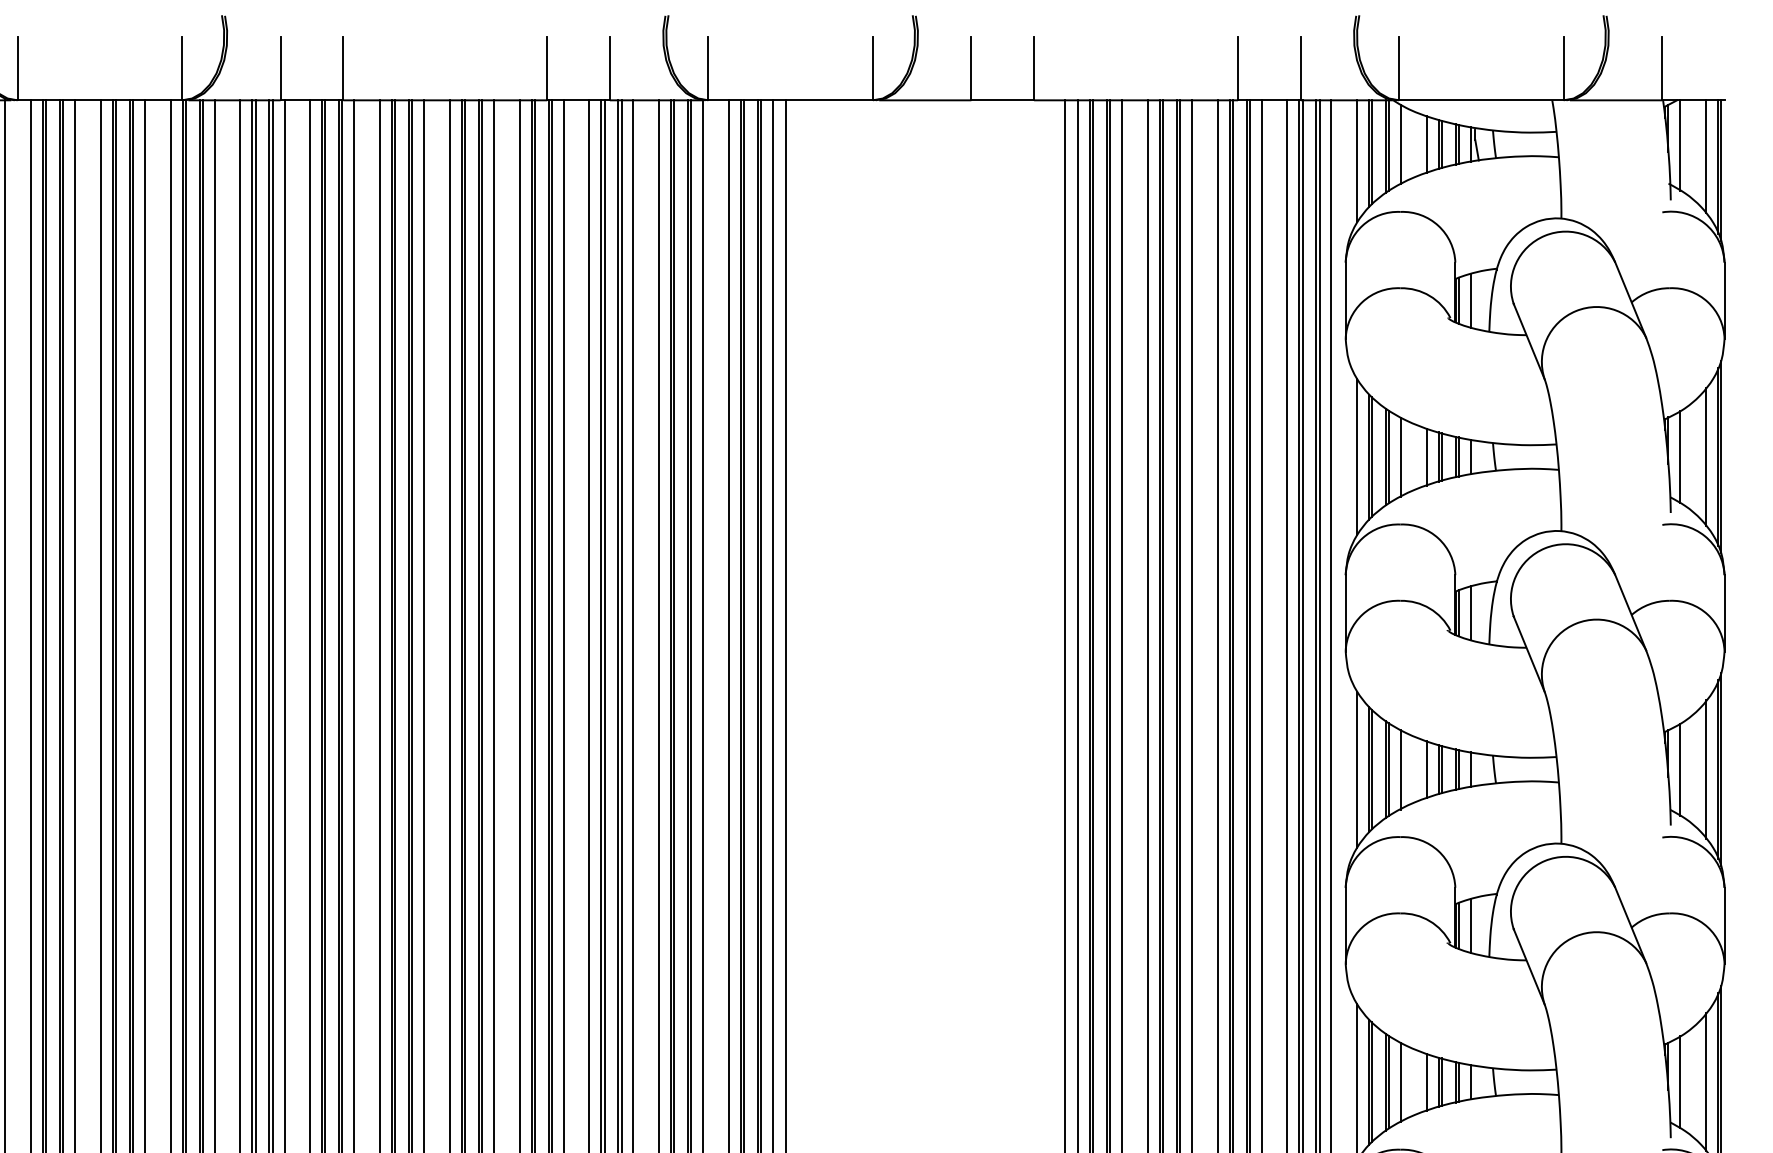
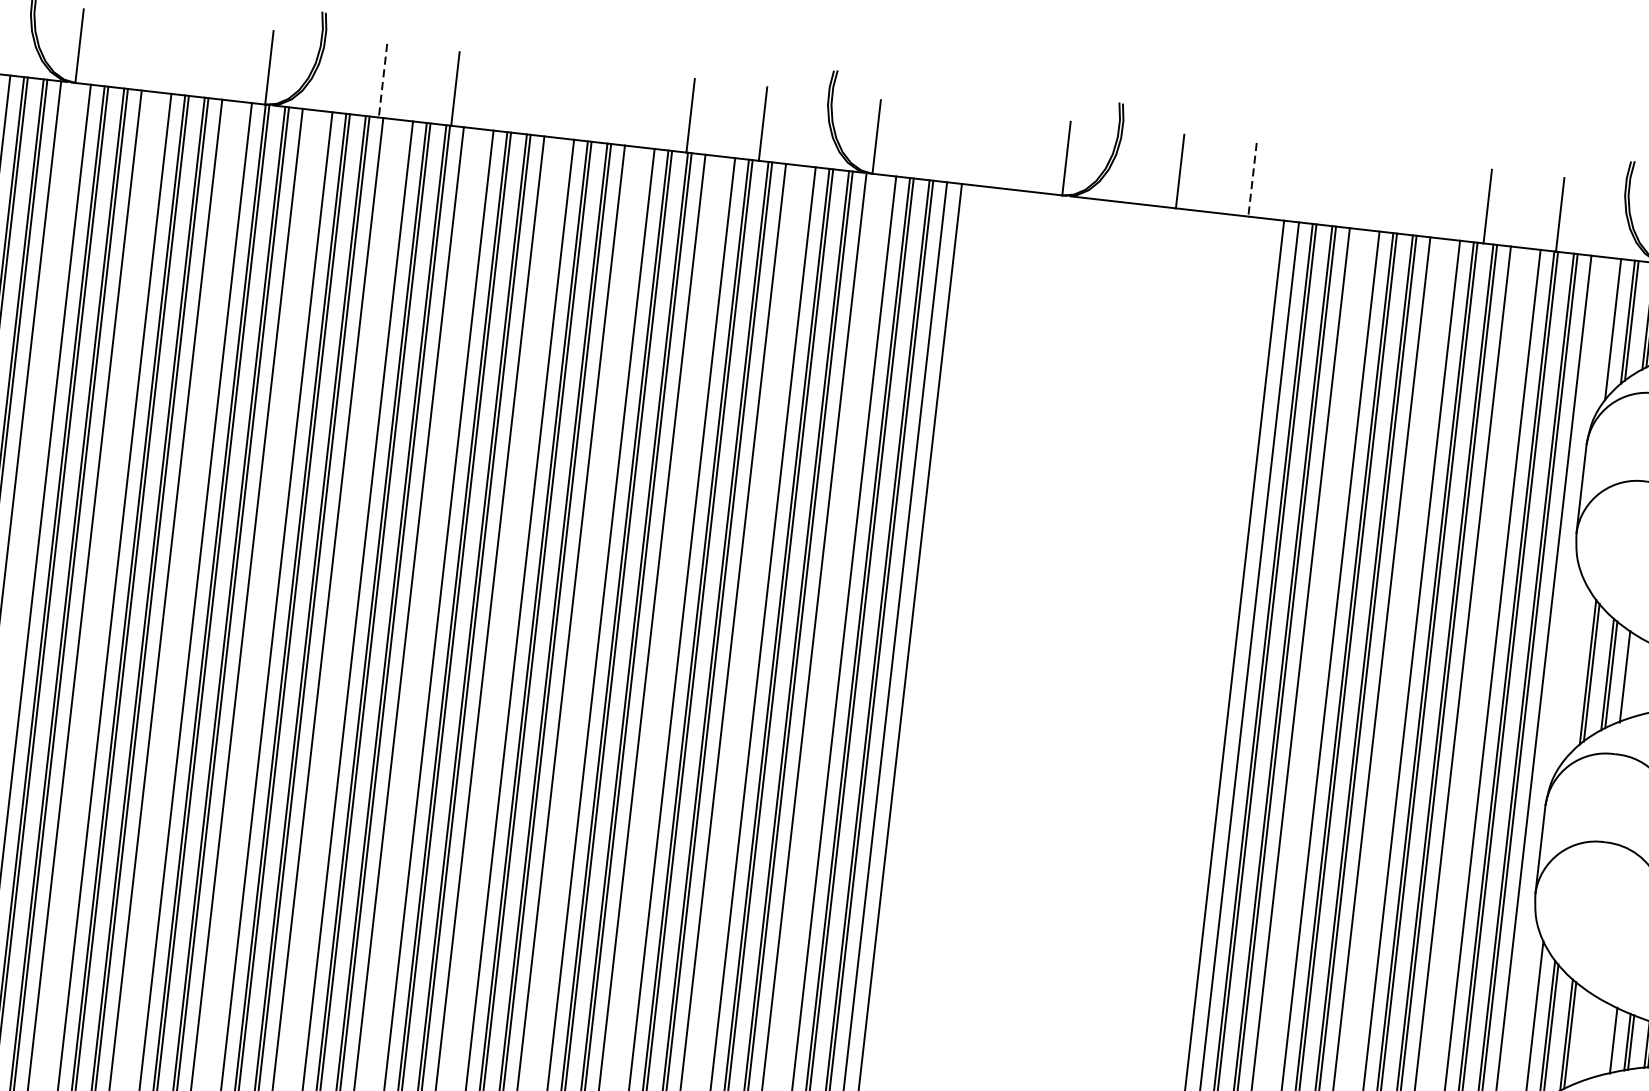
line: (280, 68) -> (382, 80), solid -> dashed
line: (1034, 68) -> (1252, 179), solid -> dashed
line: (1357, 457) -> (1574, 671), removed
line: (1401, 769) -> (1584, 1037), removed

